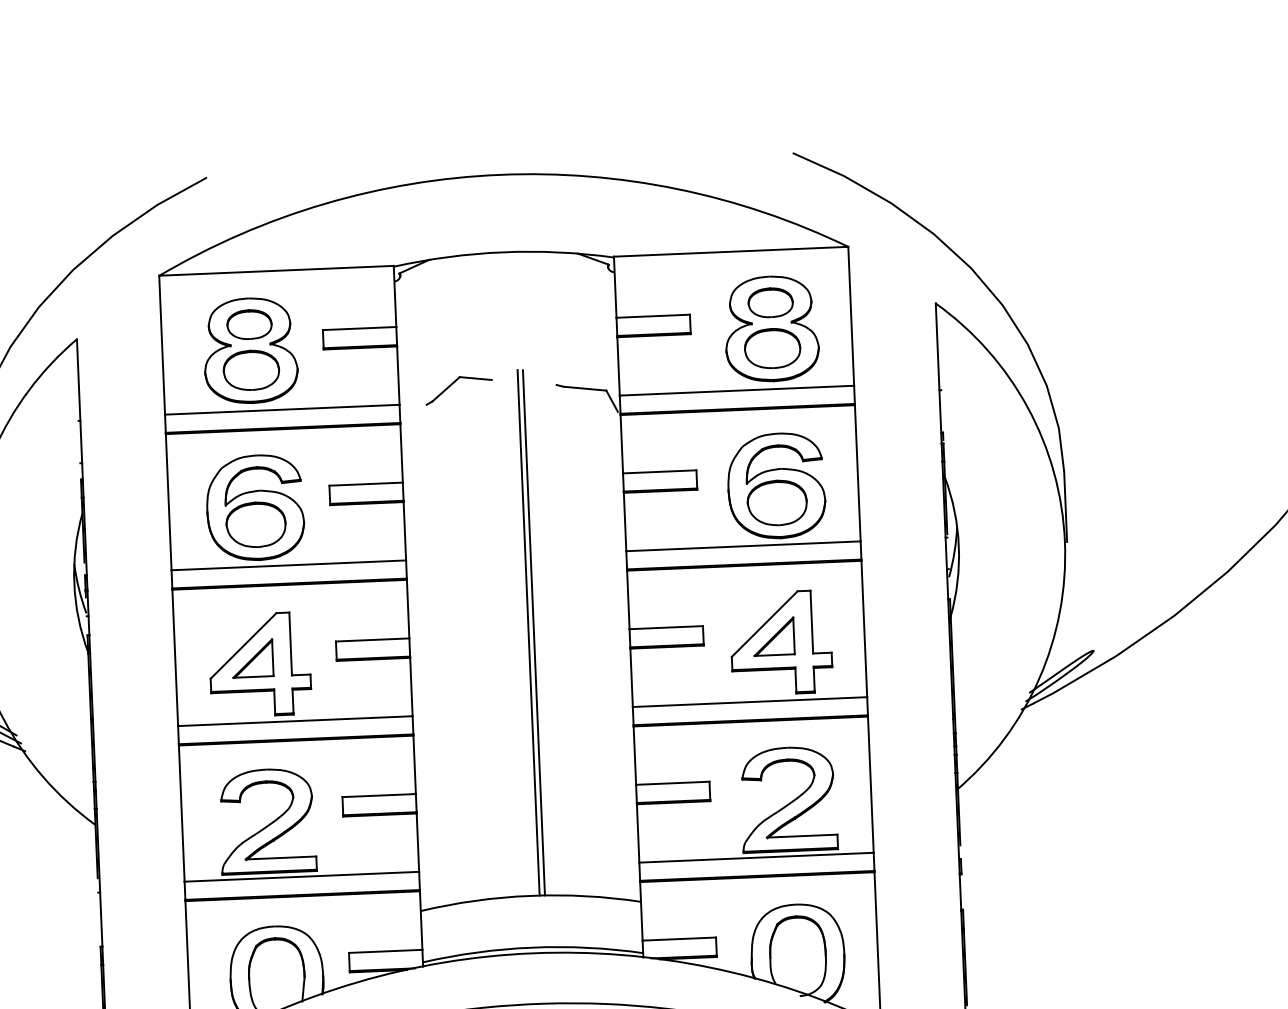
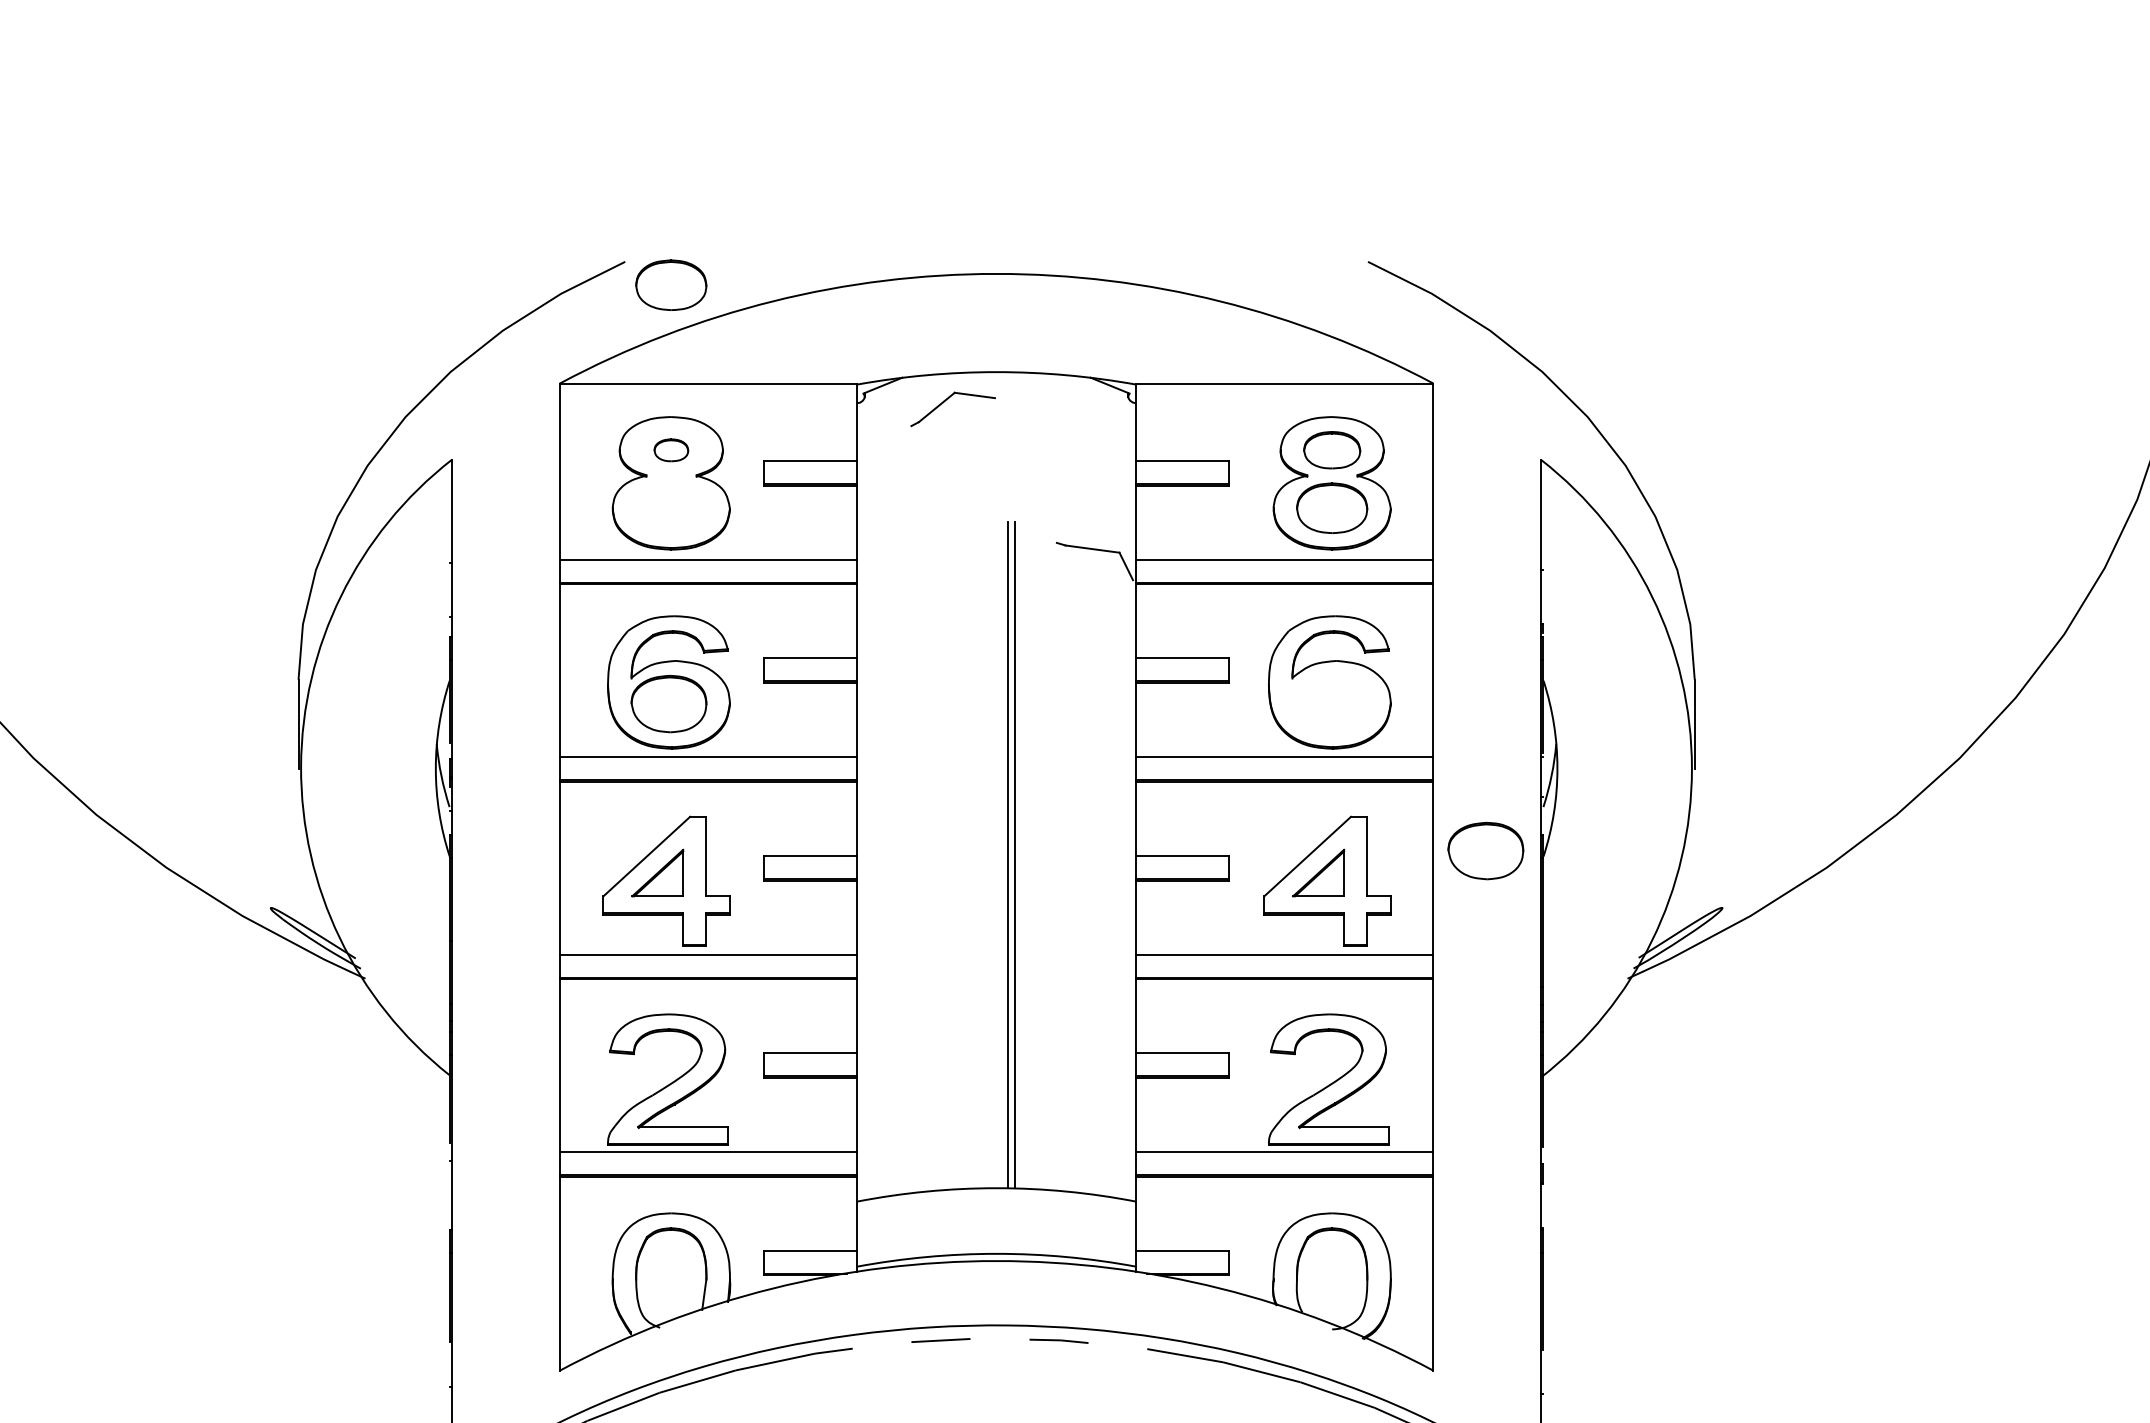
part: (249, 324) -> (671, 450), size x0.6
part: (251, 369) -> (671, 284), moved
part: (452, 384) -> (945, 401), moved
part: (776, 502) -> (1485, 850), moved

